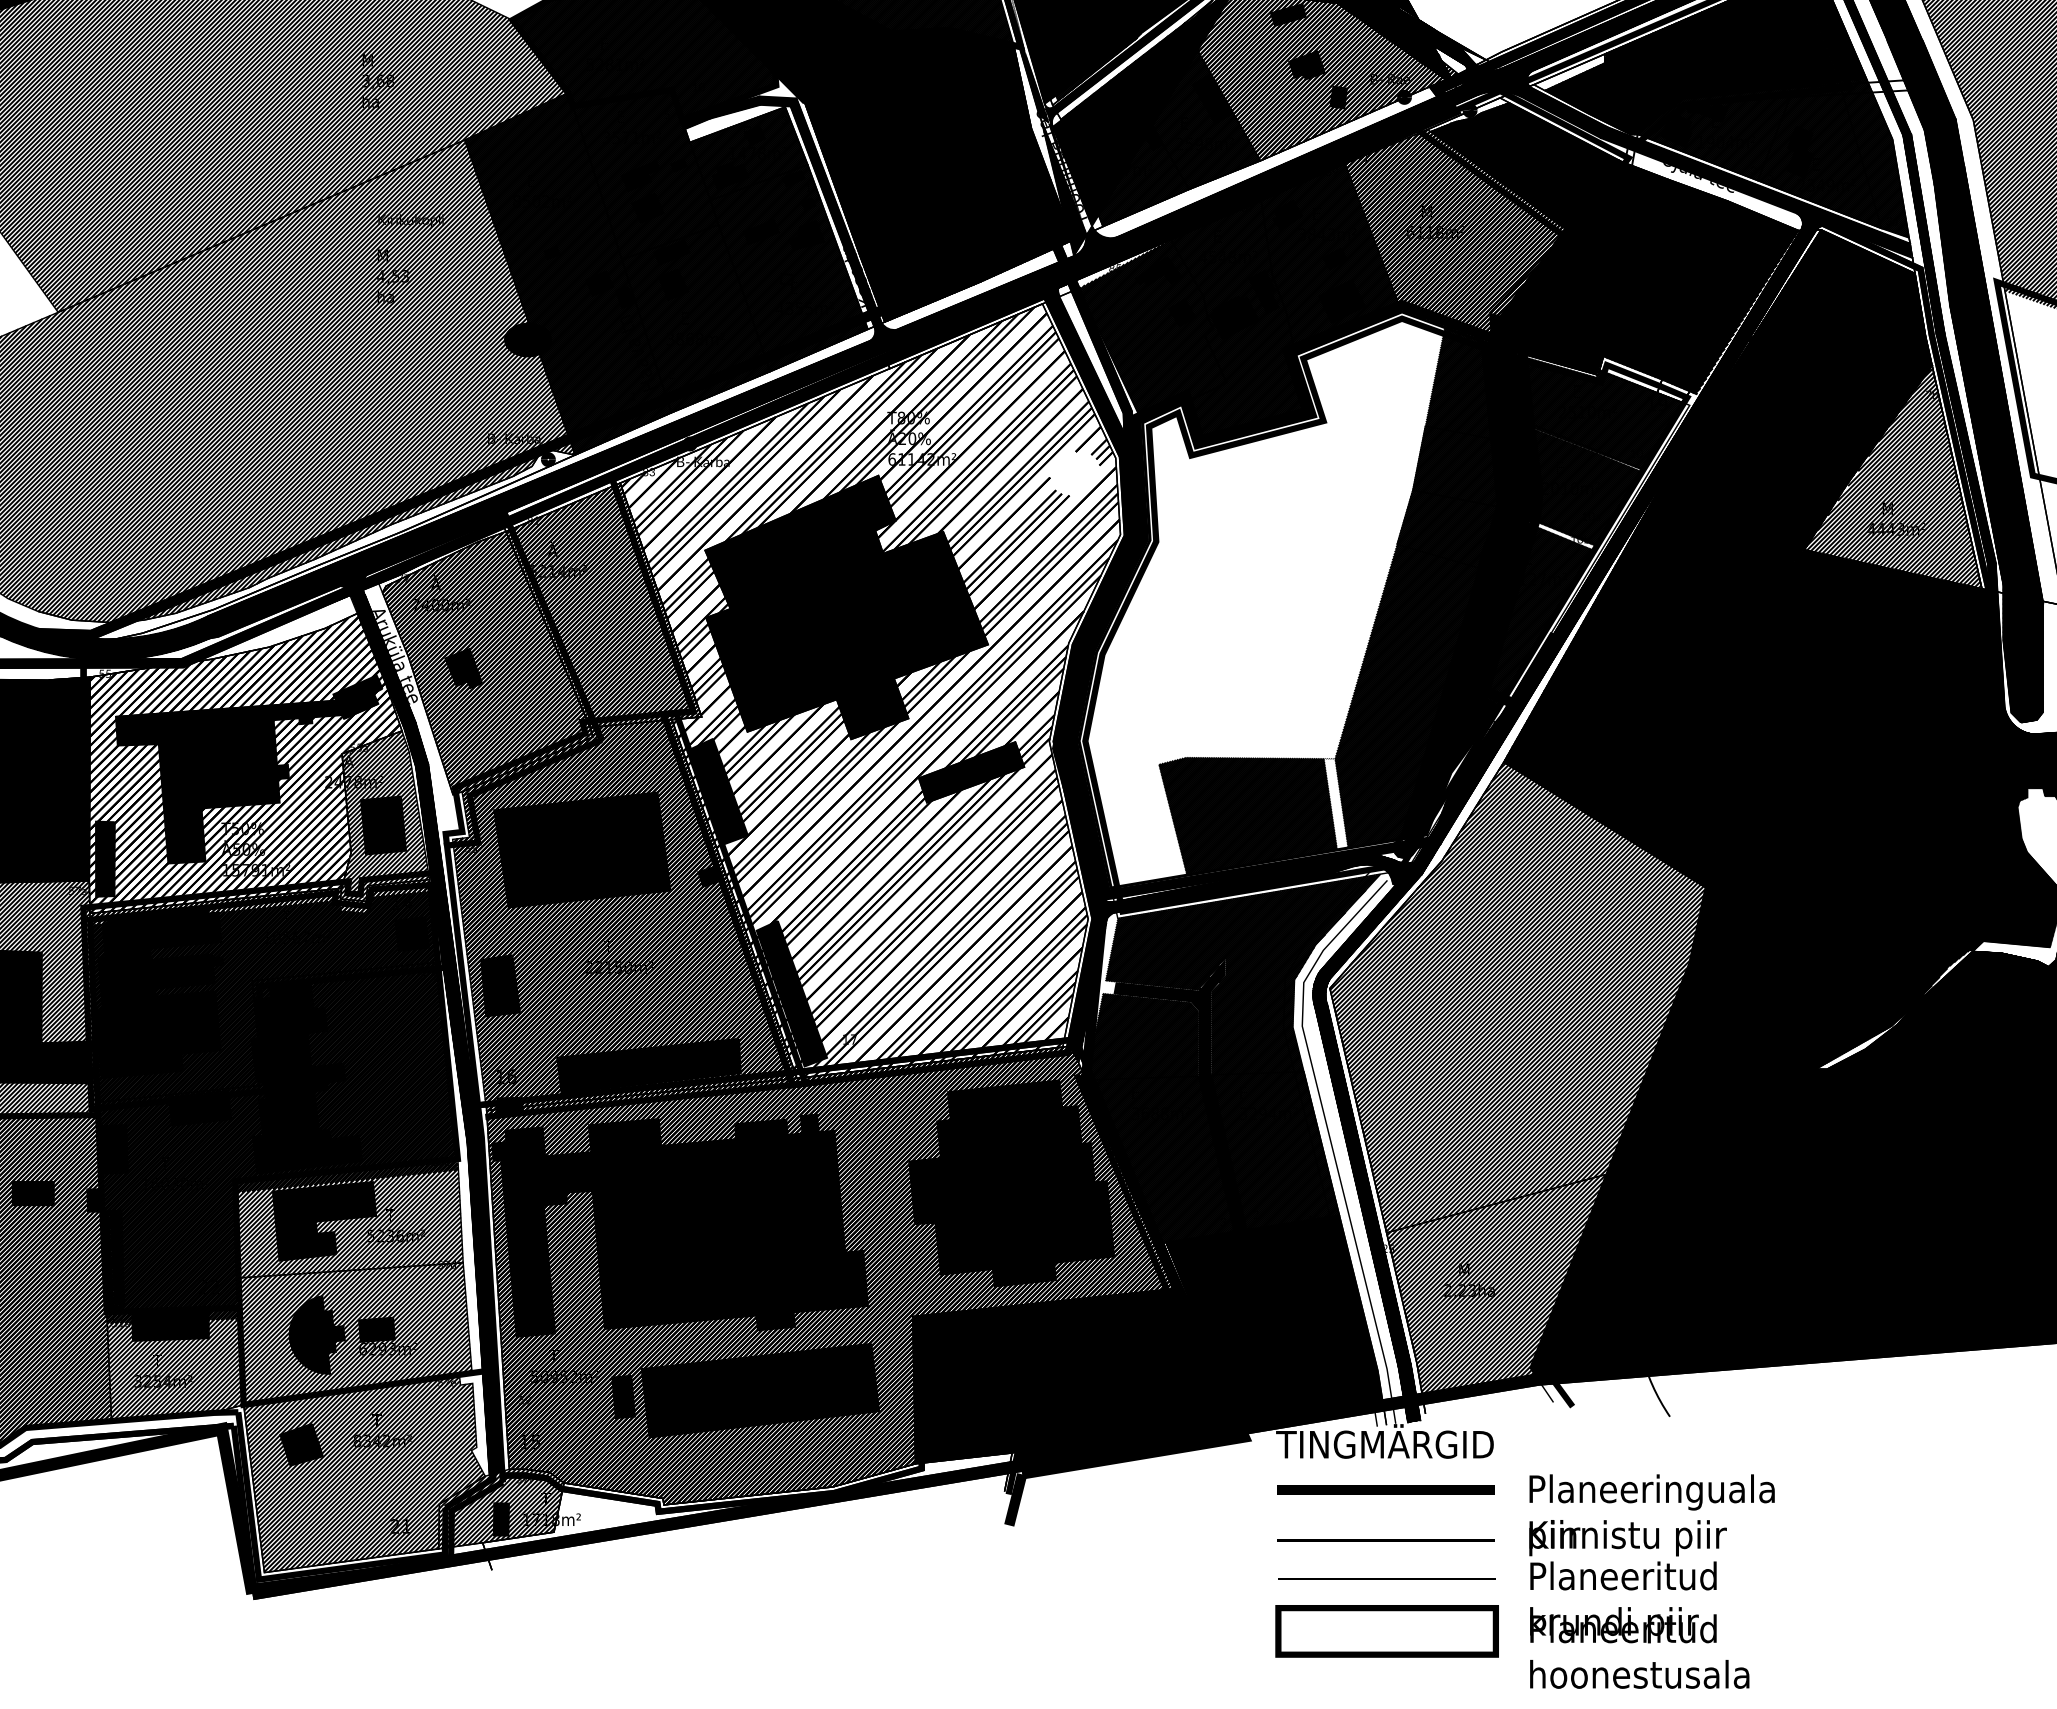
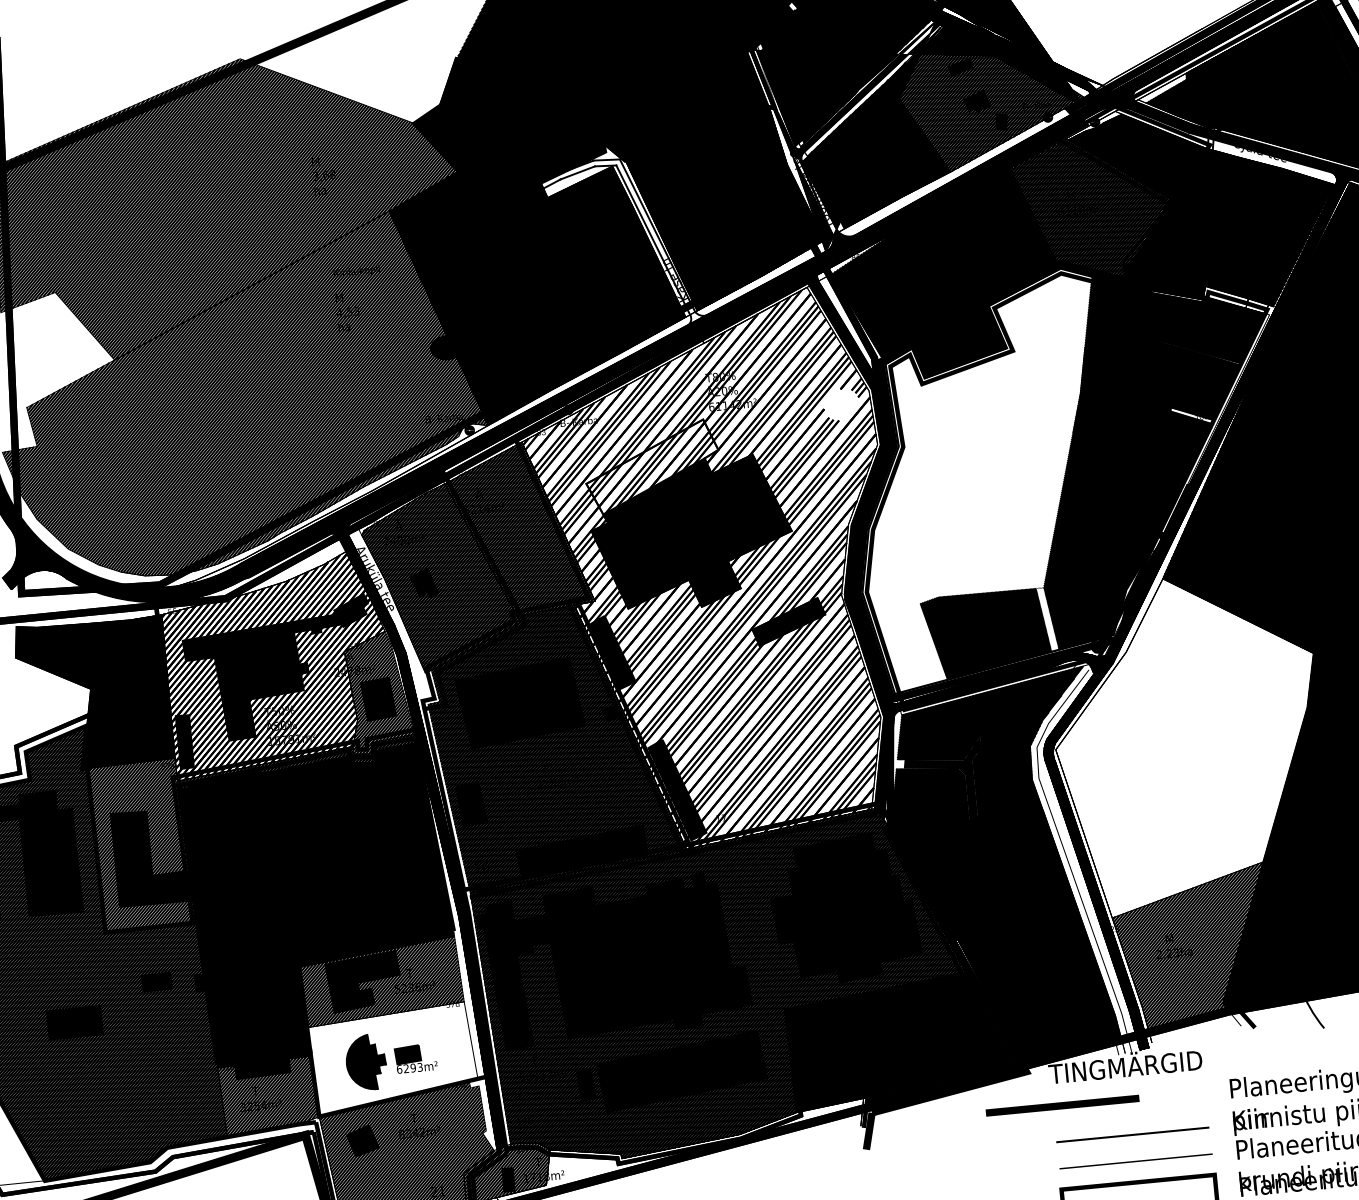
hatch: (788, 218) -> (622, 244), removed
fill: (800, 535) -> (652, 466), removed
hatch: (1517, 997) -> (1188, 743), removed
hatch: (354, 1333) -> (392, 1058), removed
line: (1385, 1489) -> (1062, 1105), moved

